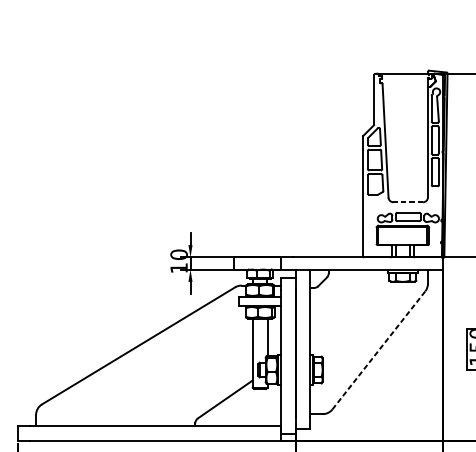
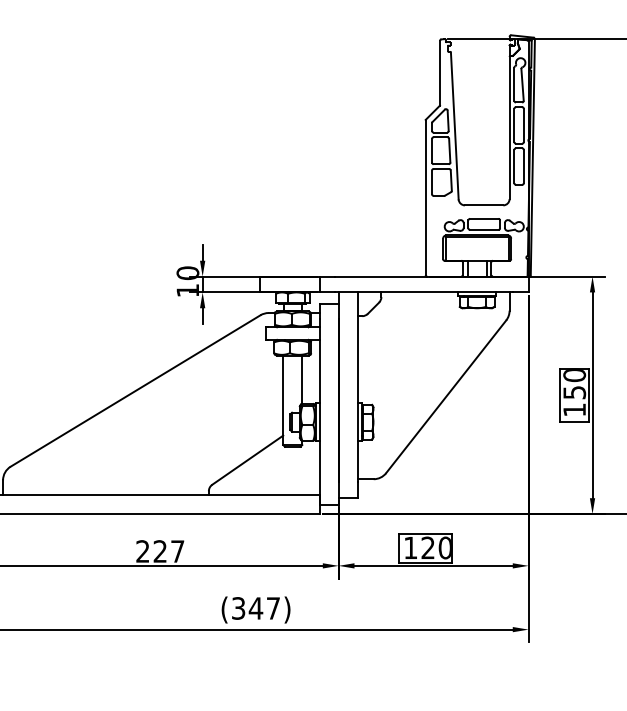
line: (407, 202) -> (483, 205), dashed -> solid
line: (379, 350) -> (446, 396), dashed -> solid

